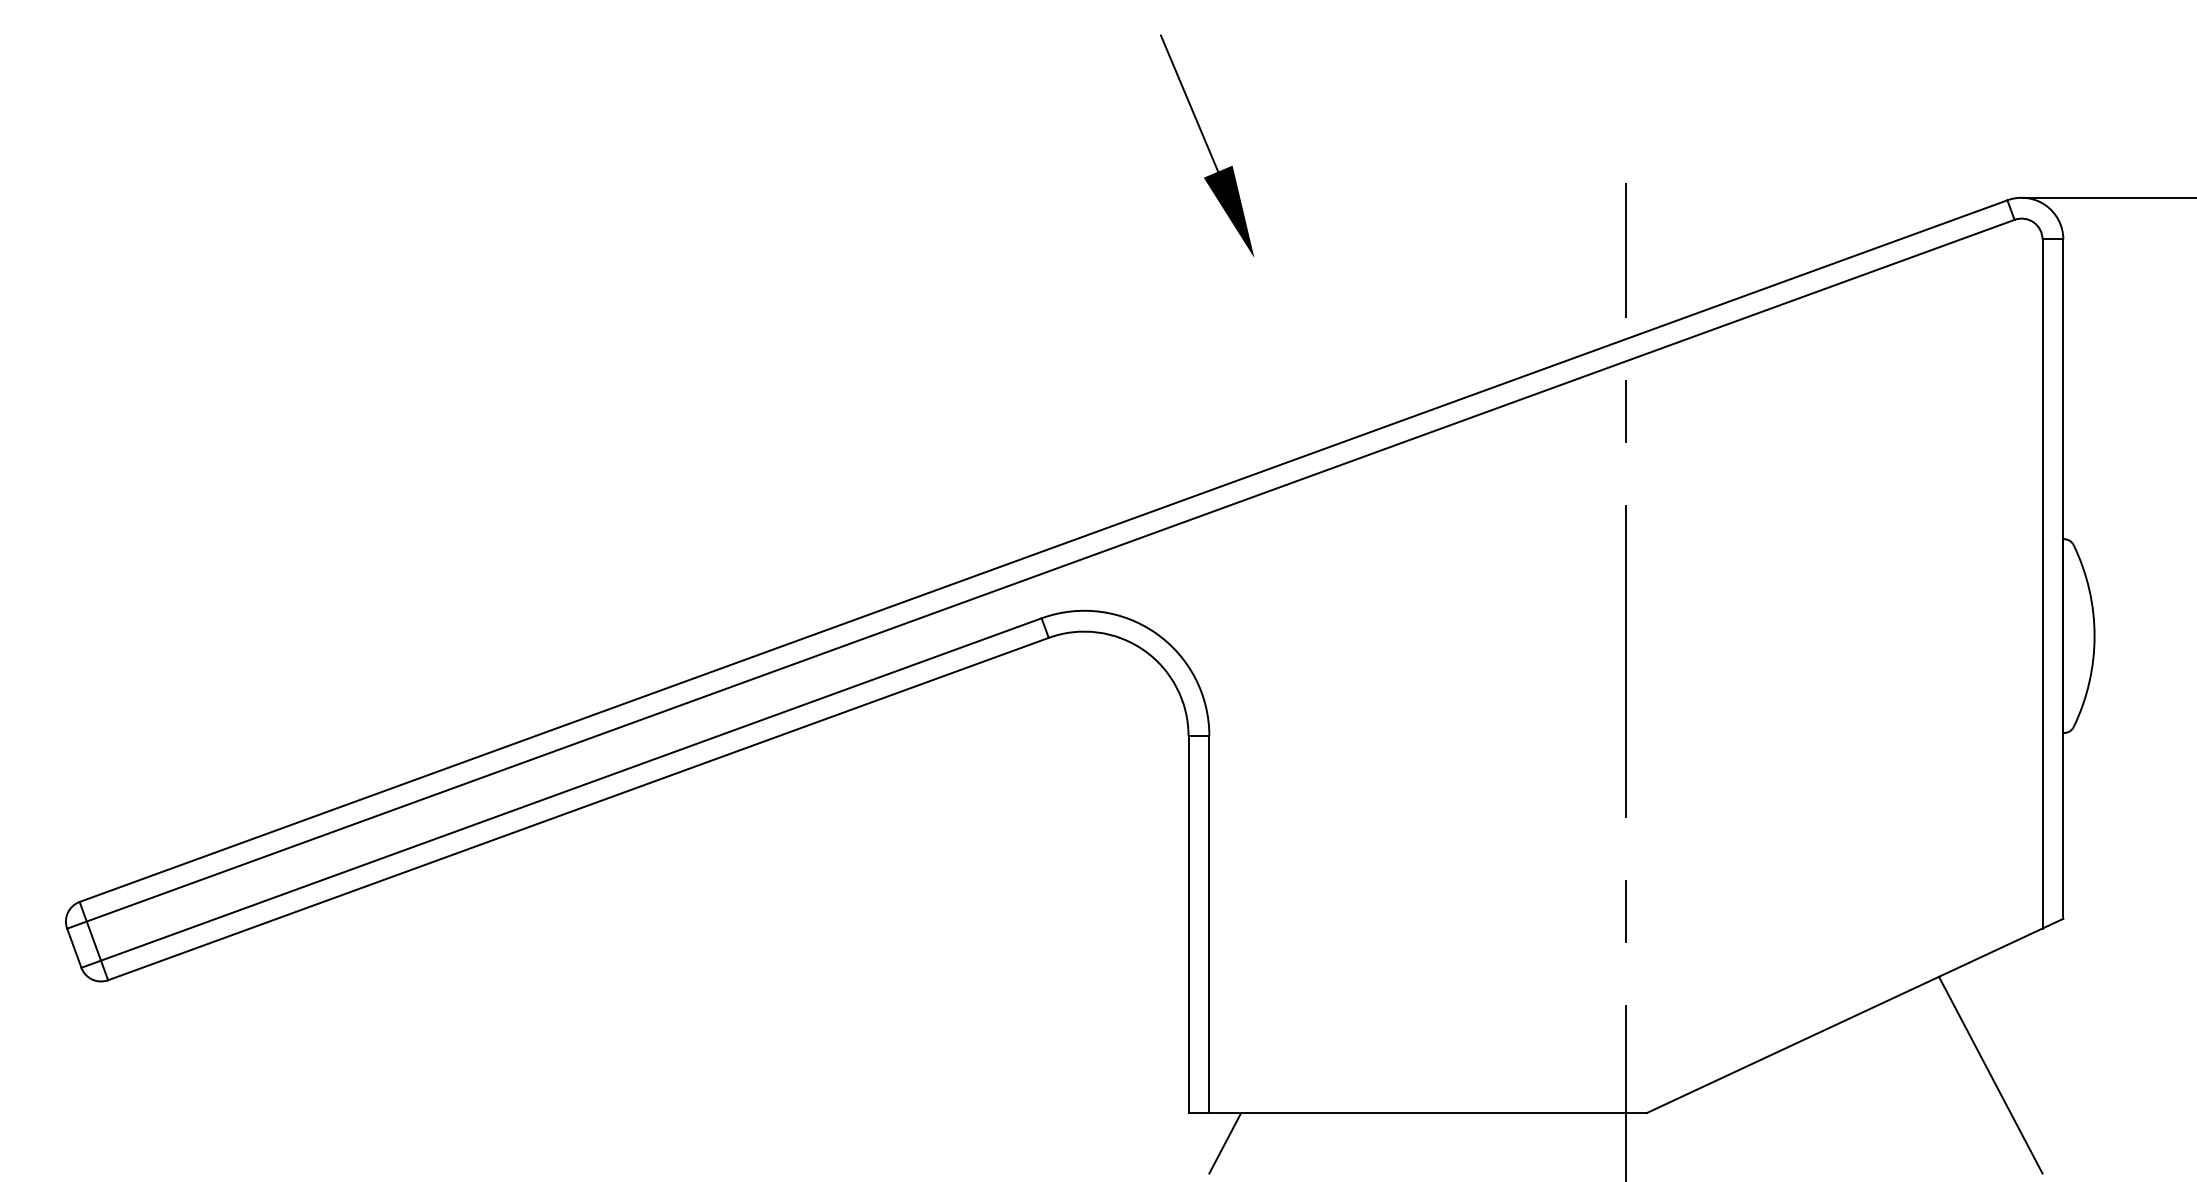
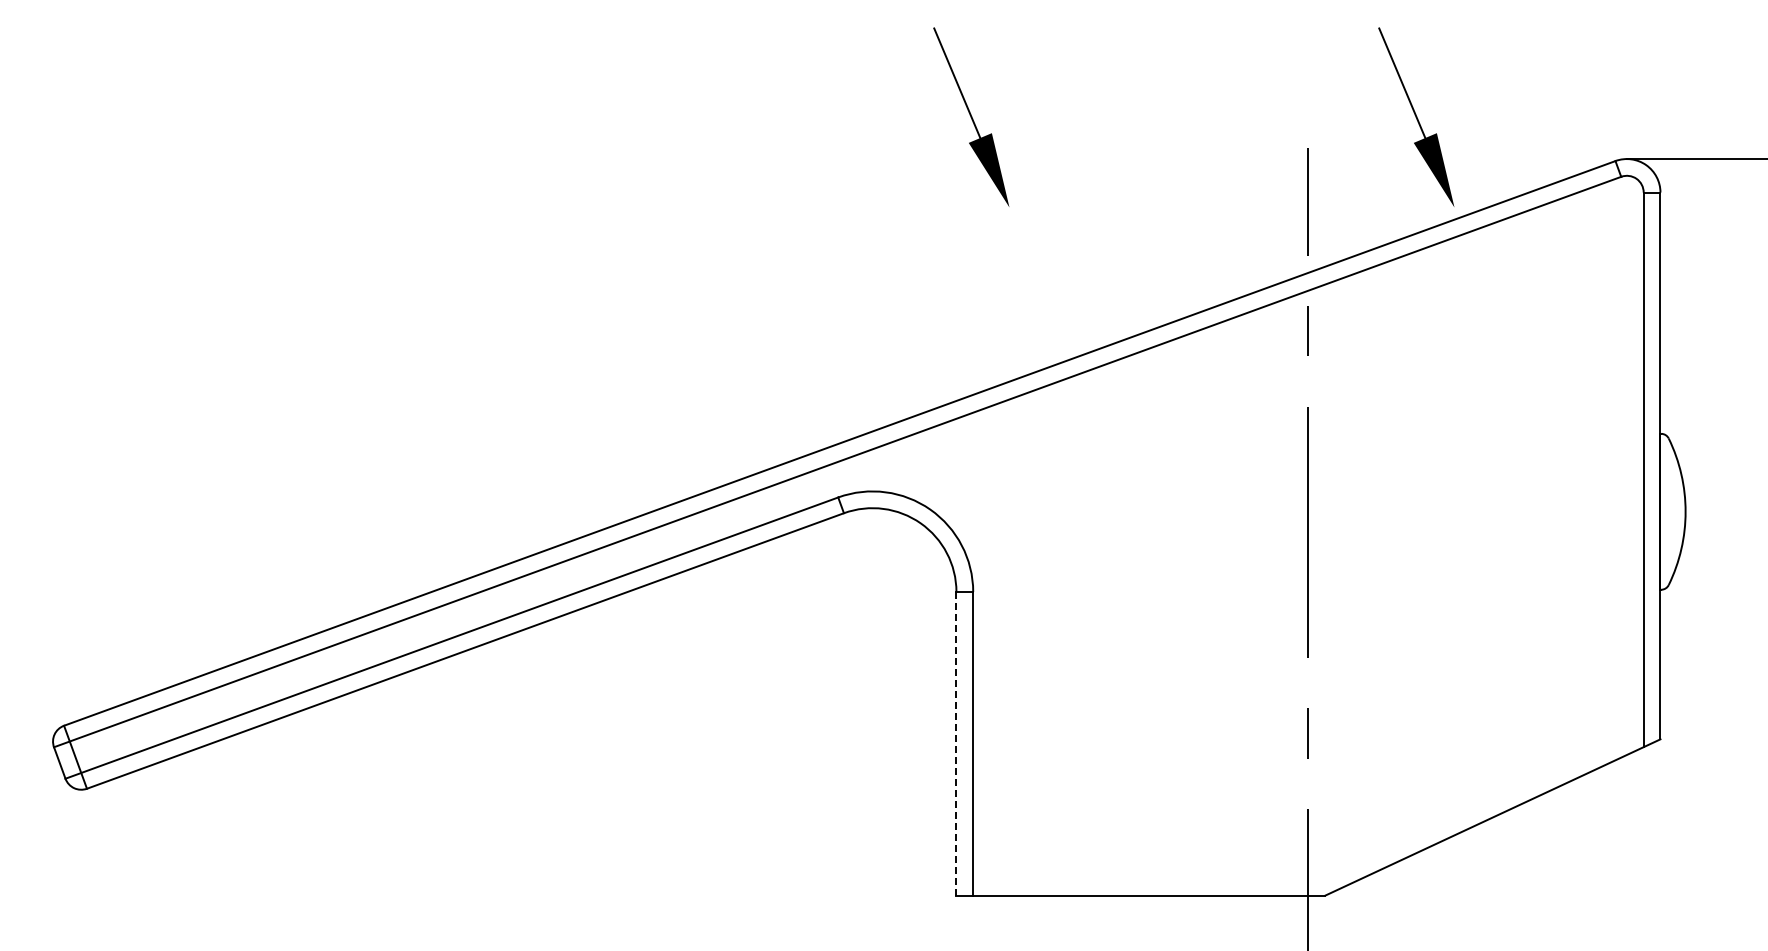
part: (1760, 144) -> (1416, 116), added
line: (1188, 924) -> (956, 743), solid -> dashed
line: (1990, 1075) -> (1601, 865), removed
line: (1224, 1142) -> (985, 919), removed

